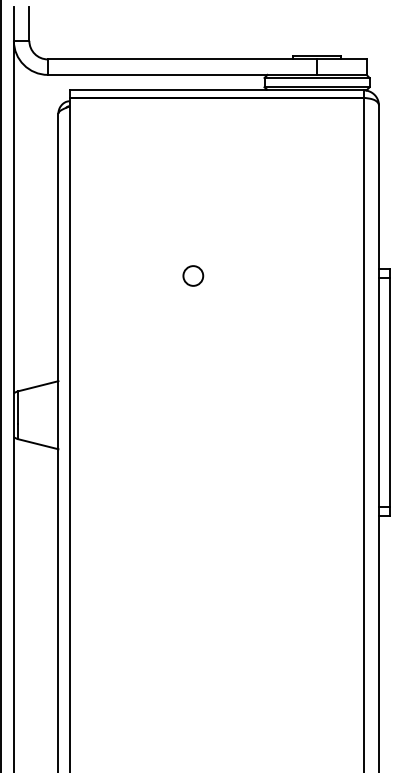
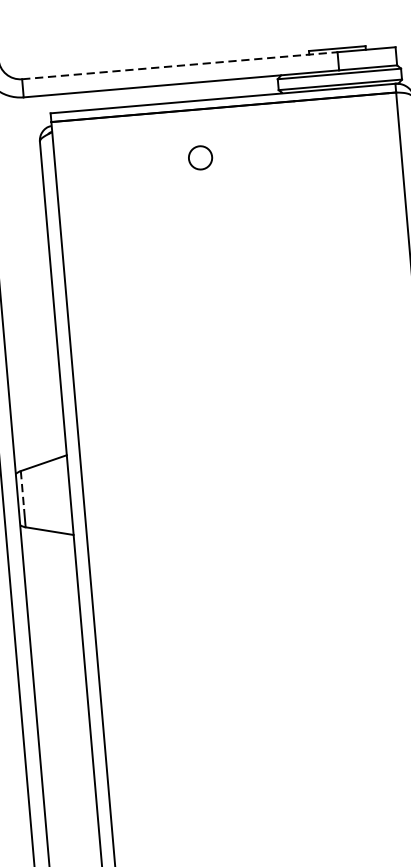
line: (182, 59) -> (179, 65), solid -> dashed
circle: (193, 275) -> (200, 157), moved
line: (18, 407) -> (22, 490), solid -> dashed

